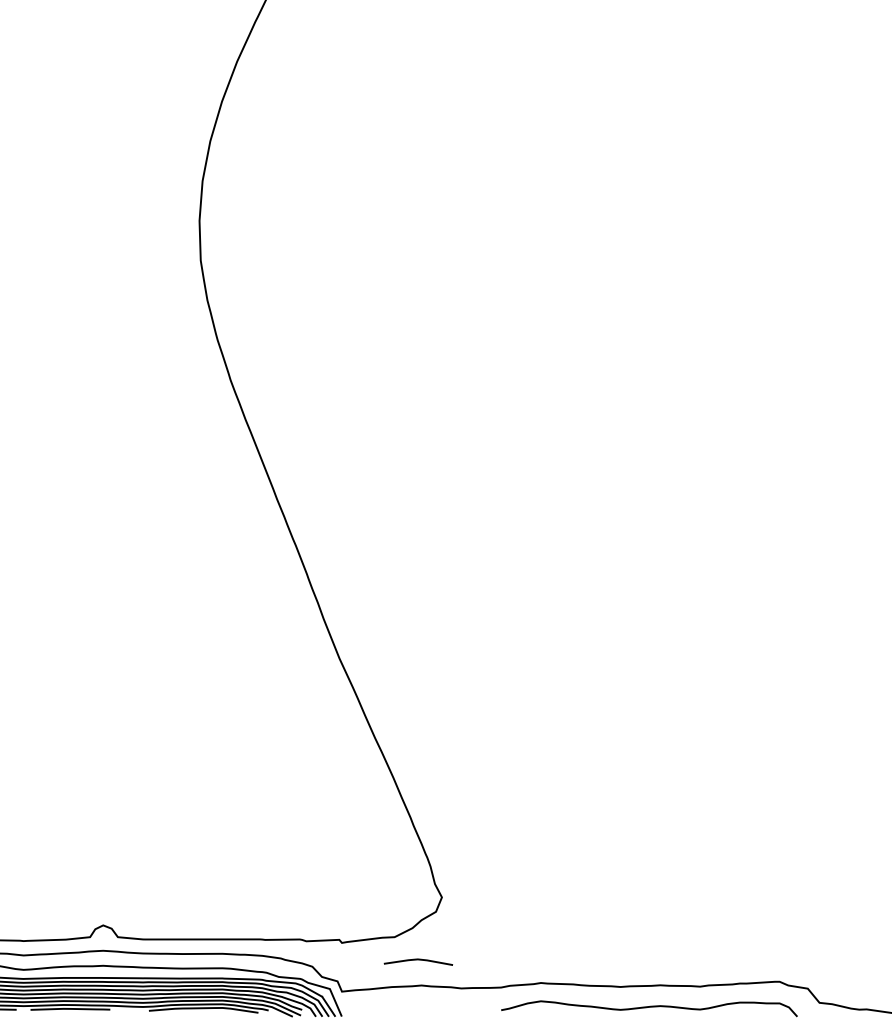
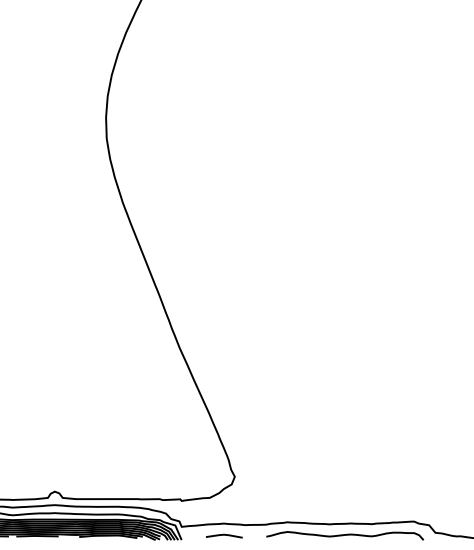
line: (418, 960) -> (224, 535), moved

